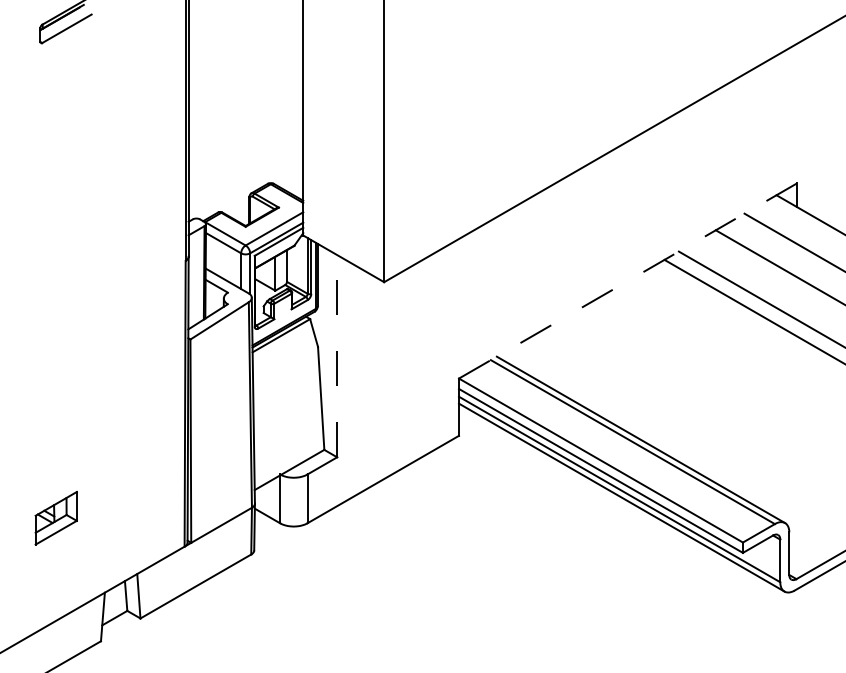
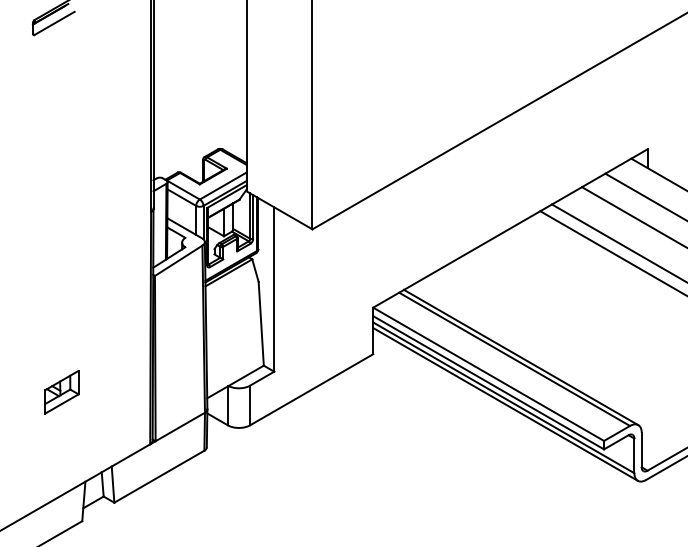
line: (627, 281) -> (510, 228), dashed -> solid
line: (337, 356) -> (274, 289), dashed -> solid
part: (55, 517) -> (61, 391), moved

